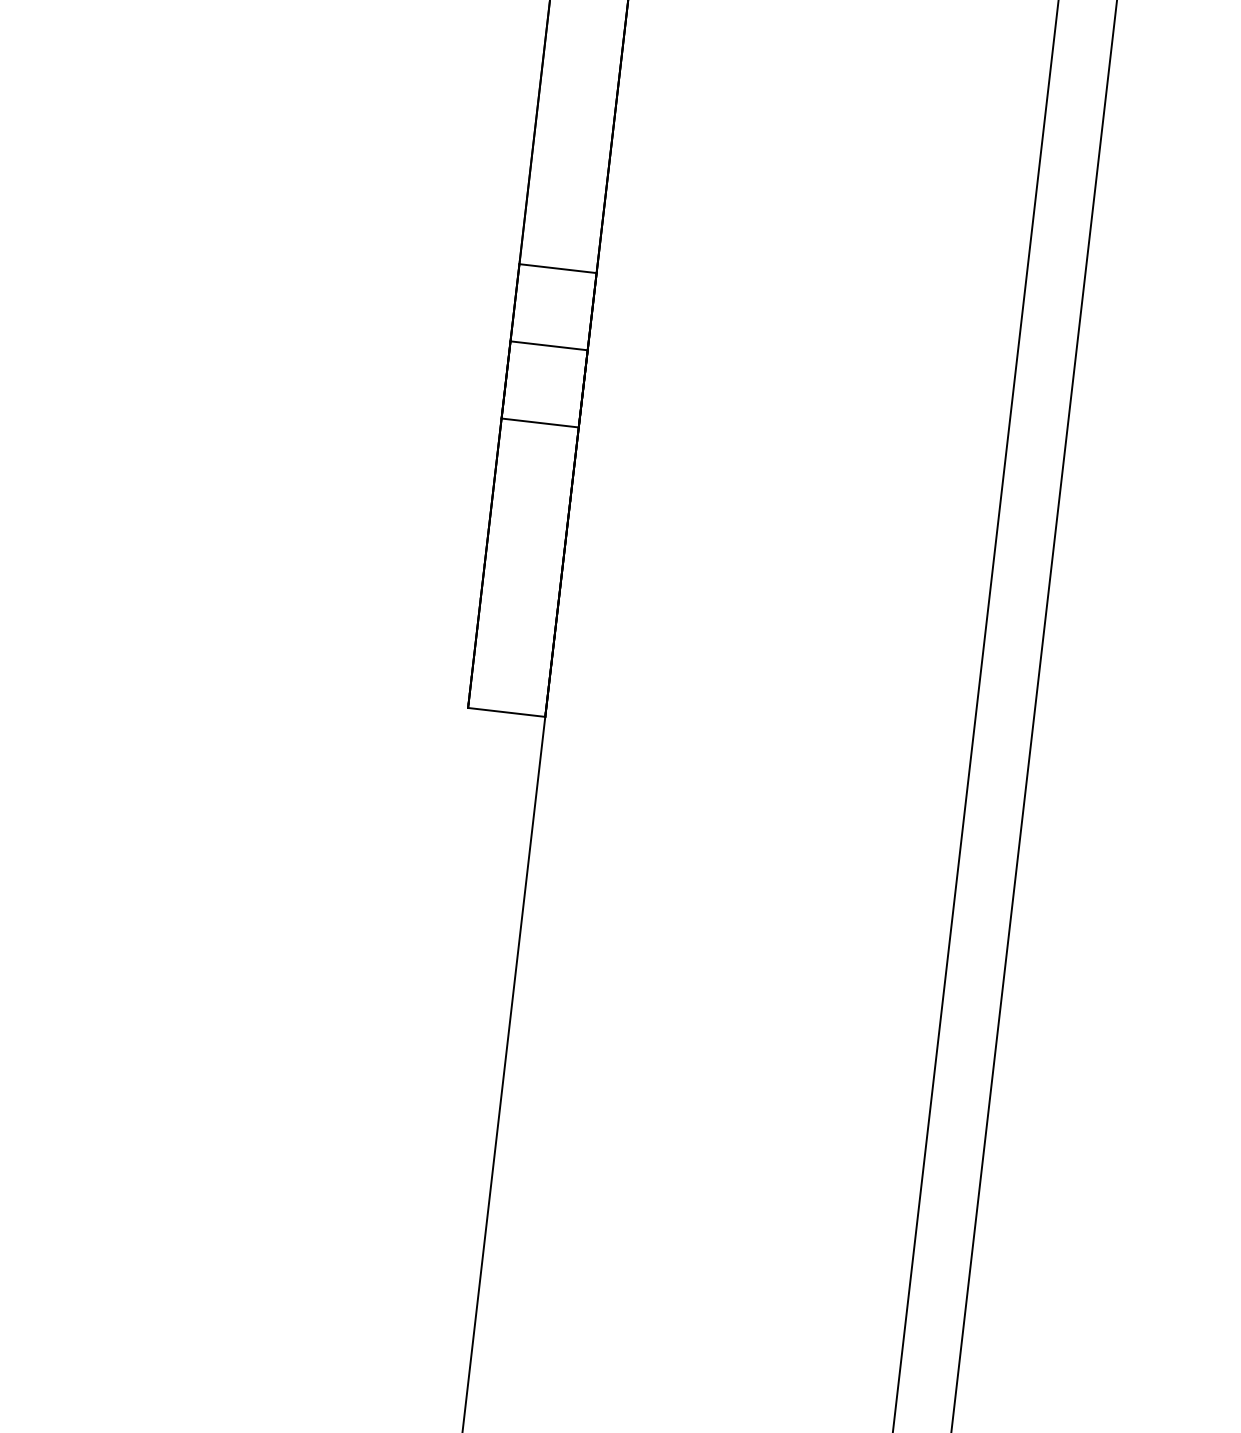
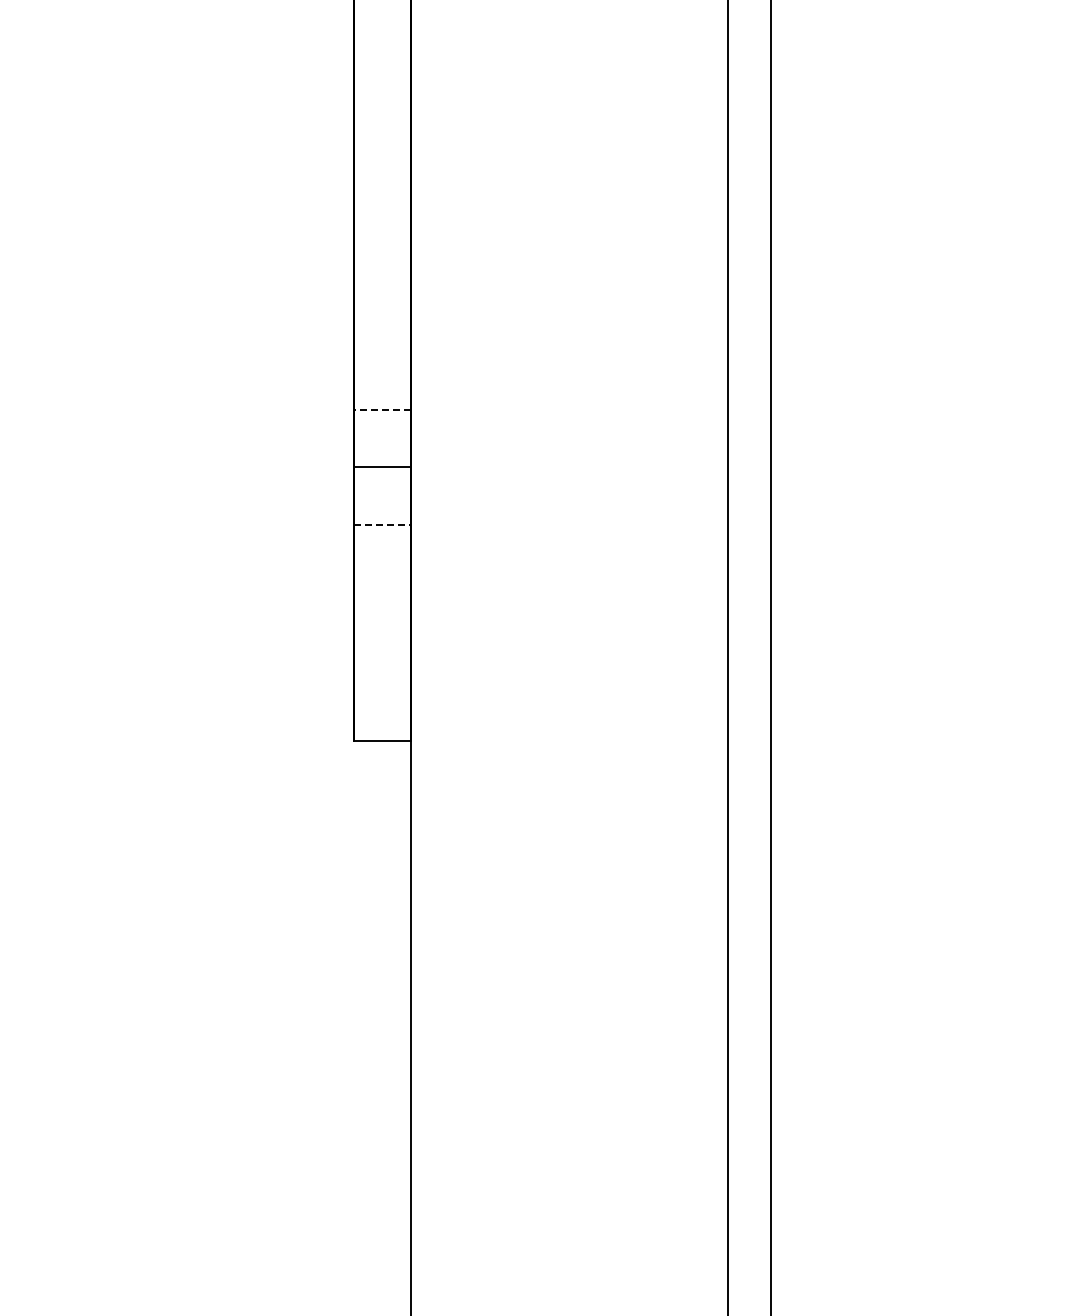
line: (558, 268) -> (382, 409), solid -> dashed
line: (540, 422) -> (382, 524), solid -> dashed

